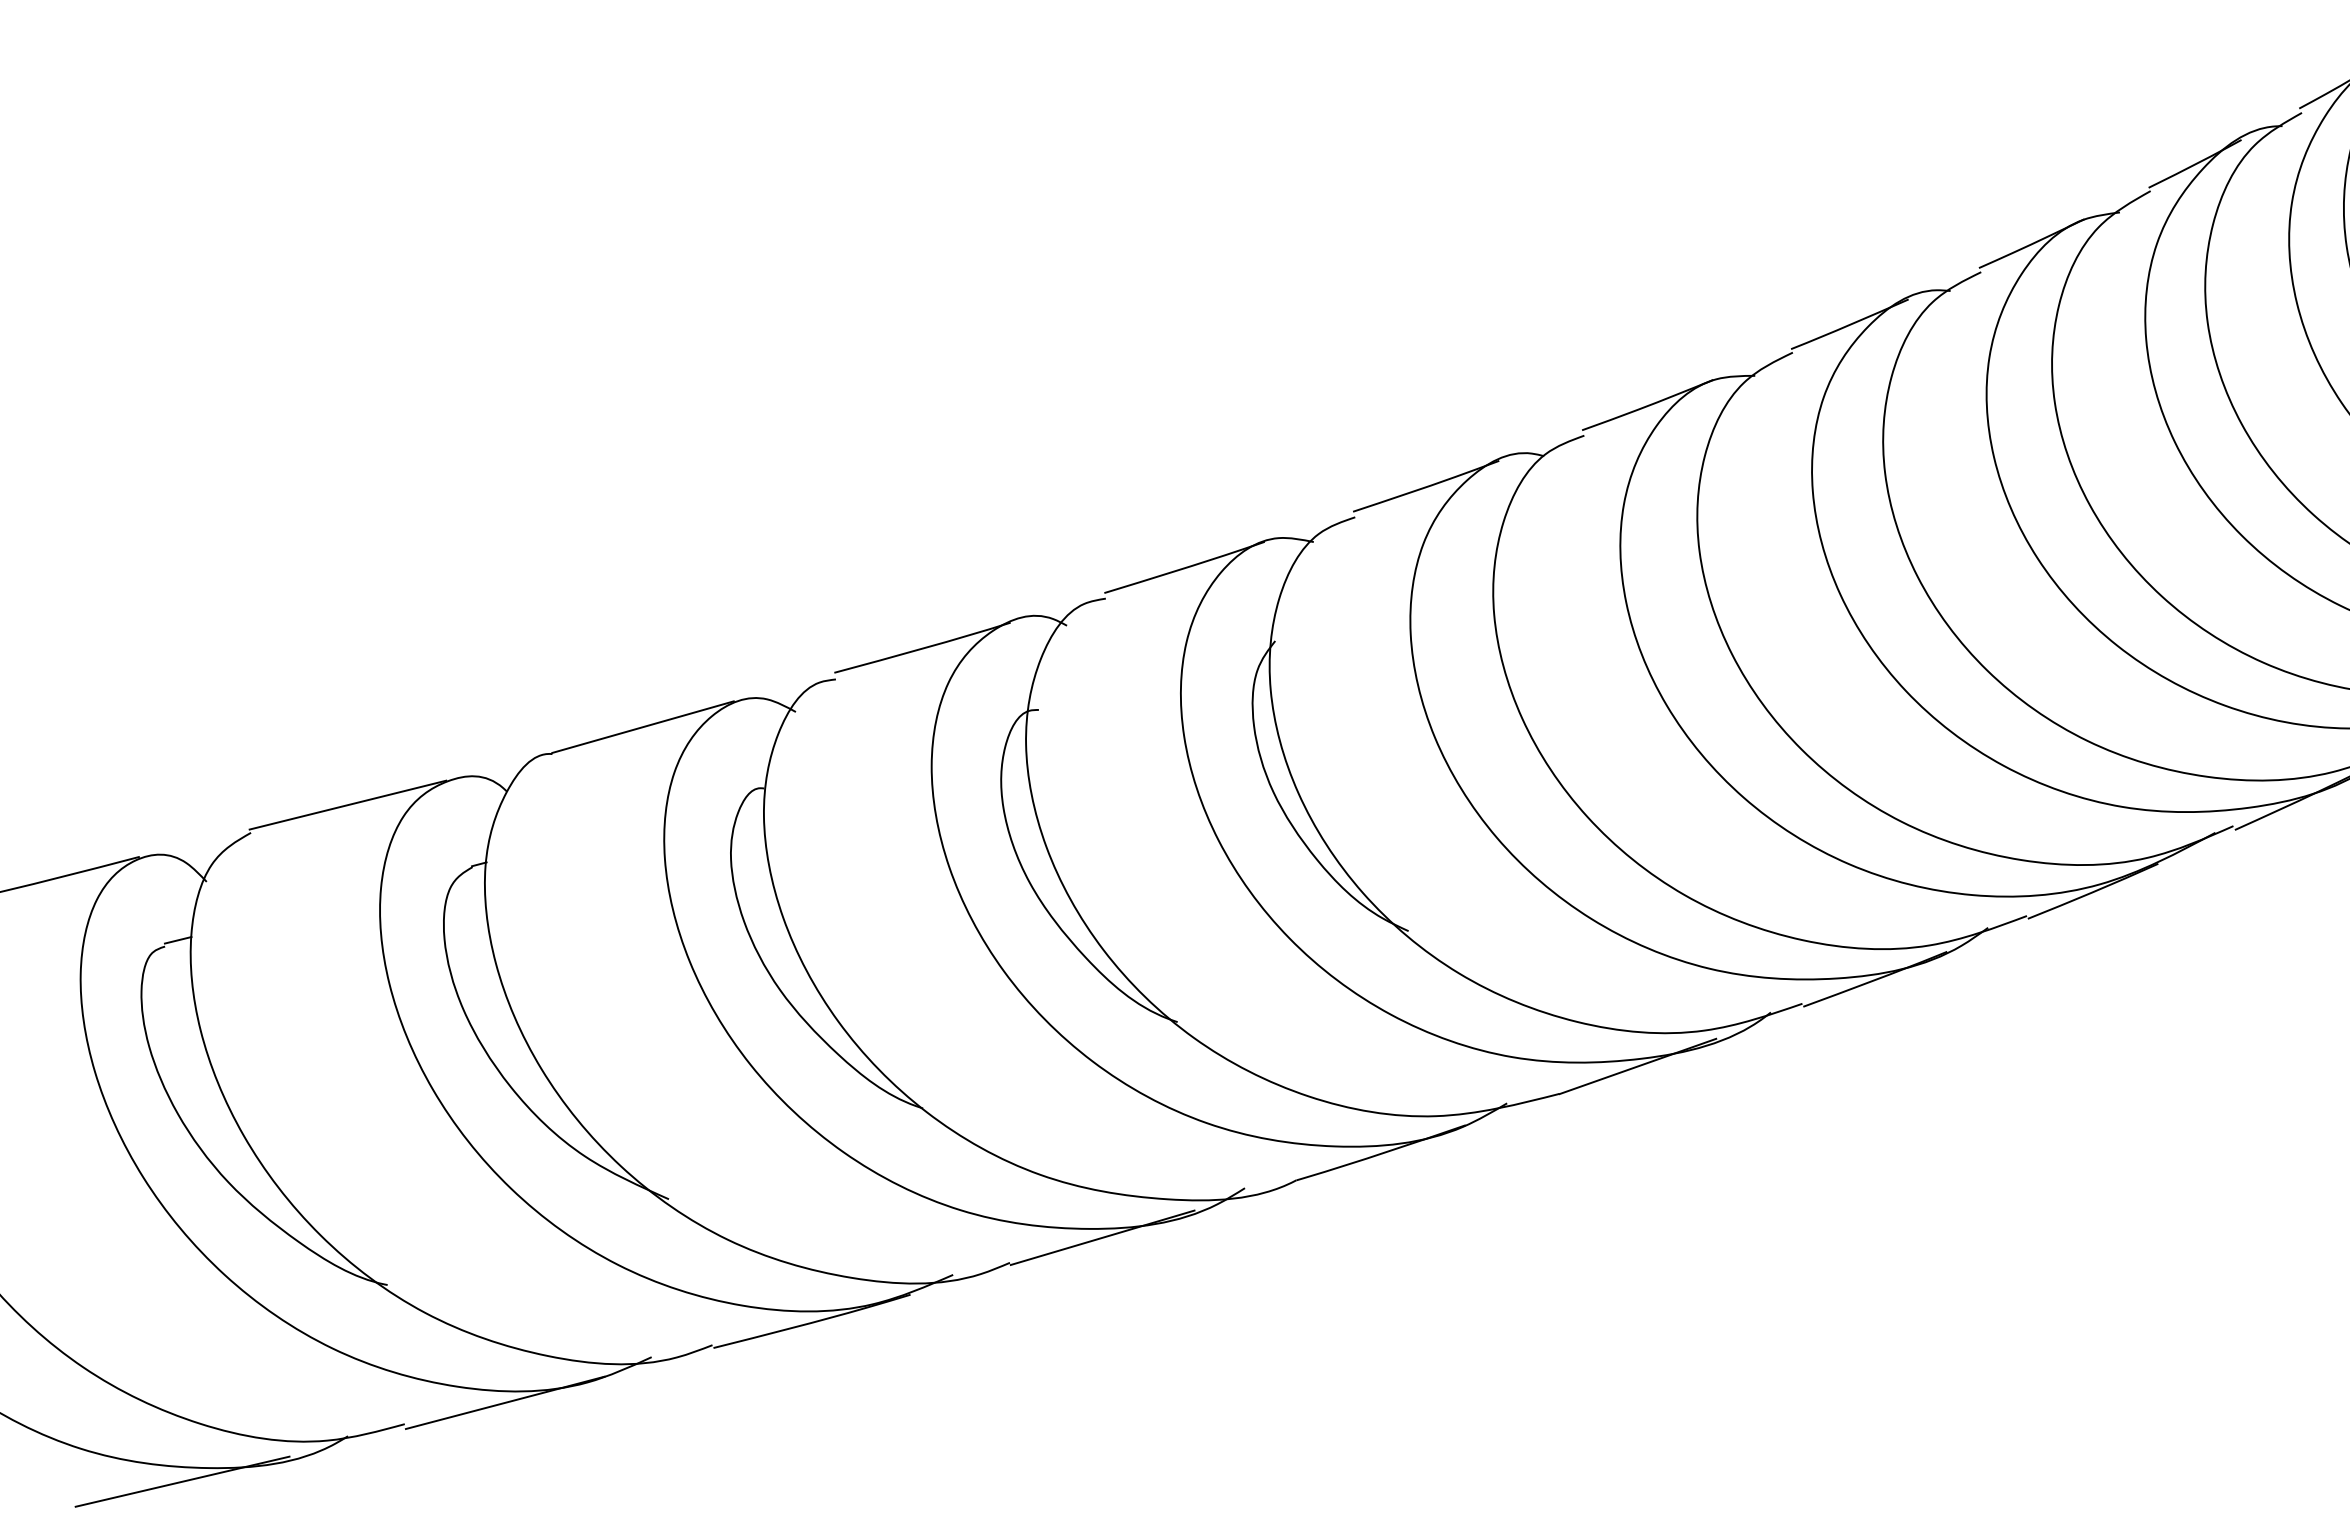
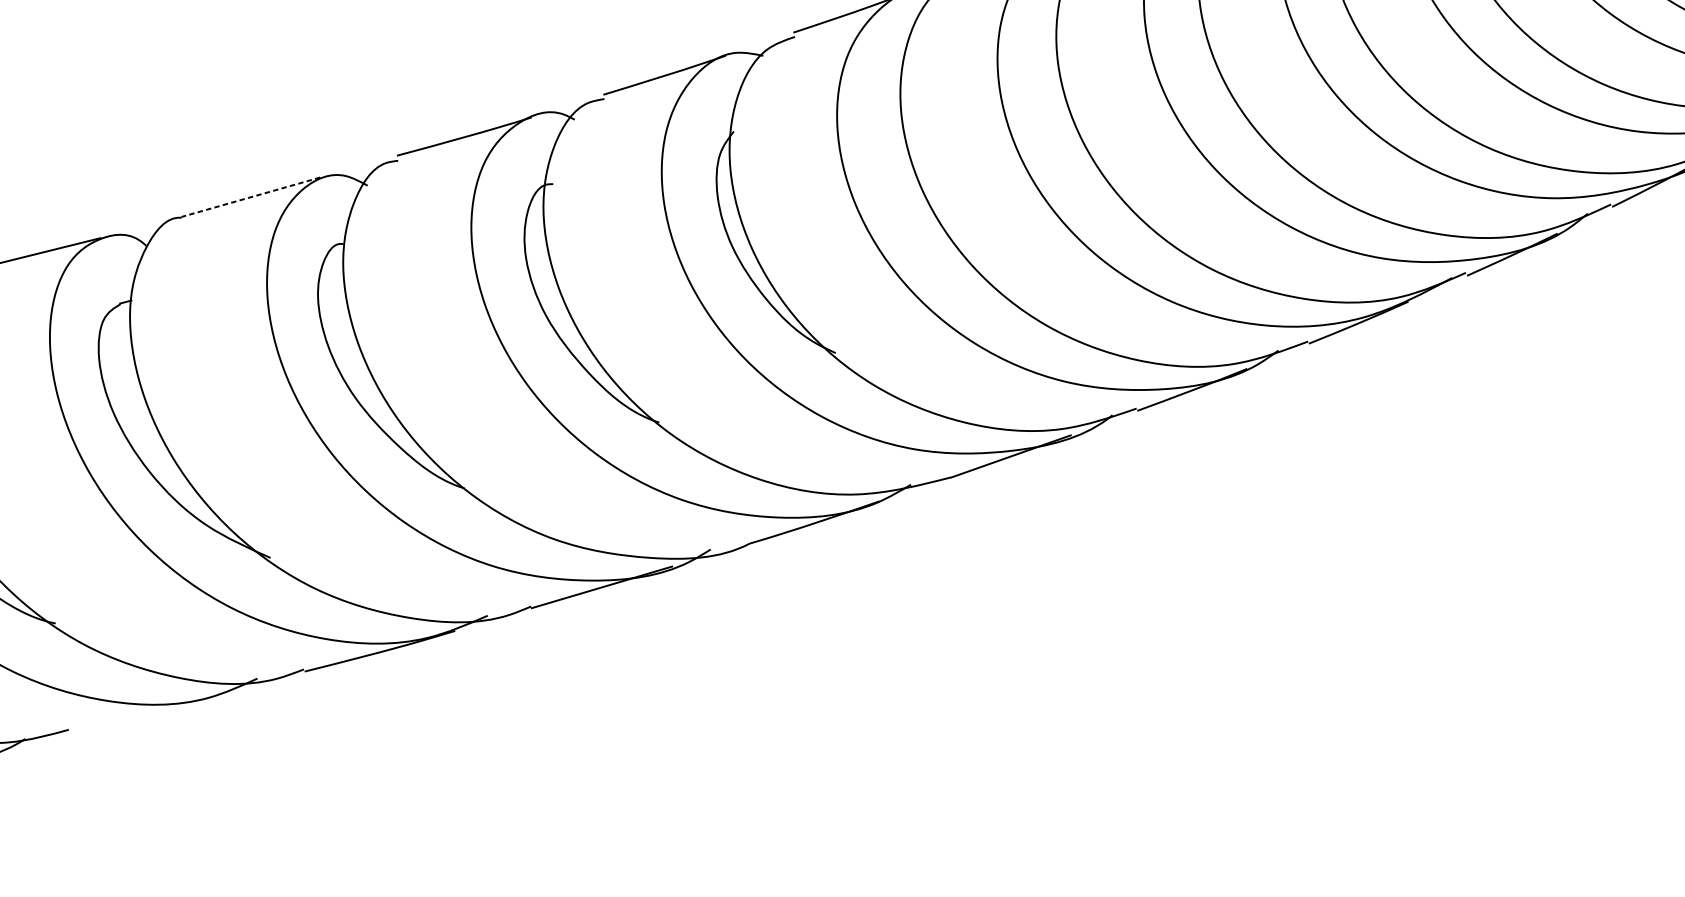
line: (642, 727) -> (250, 197), solid -> dashed
line: (504, 1402) -> (145, 713), removed

